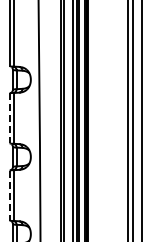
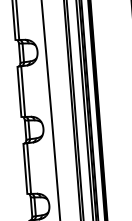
line: (9, 118) -> (19, 92), dashed -> solid
line: (9, 195) -> (25, 168), dashed -> solid

